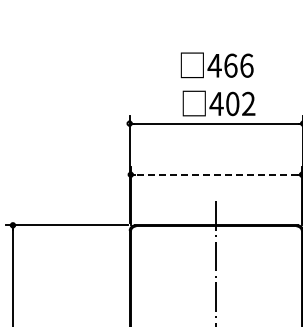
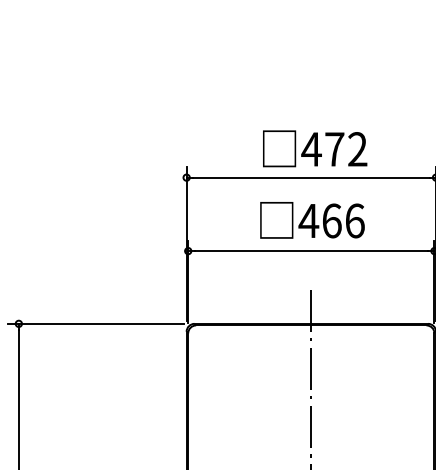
text: (216, 65) -> (311, 220), moved
text: (232, 103) -> (334, 148), 402 -> 472
line: (215, 174) -> (310, 250), dashed -> solid

